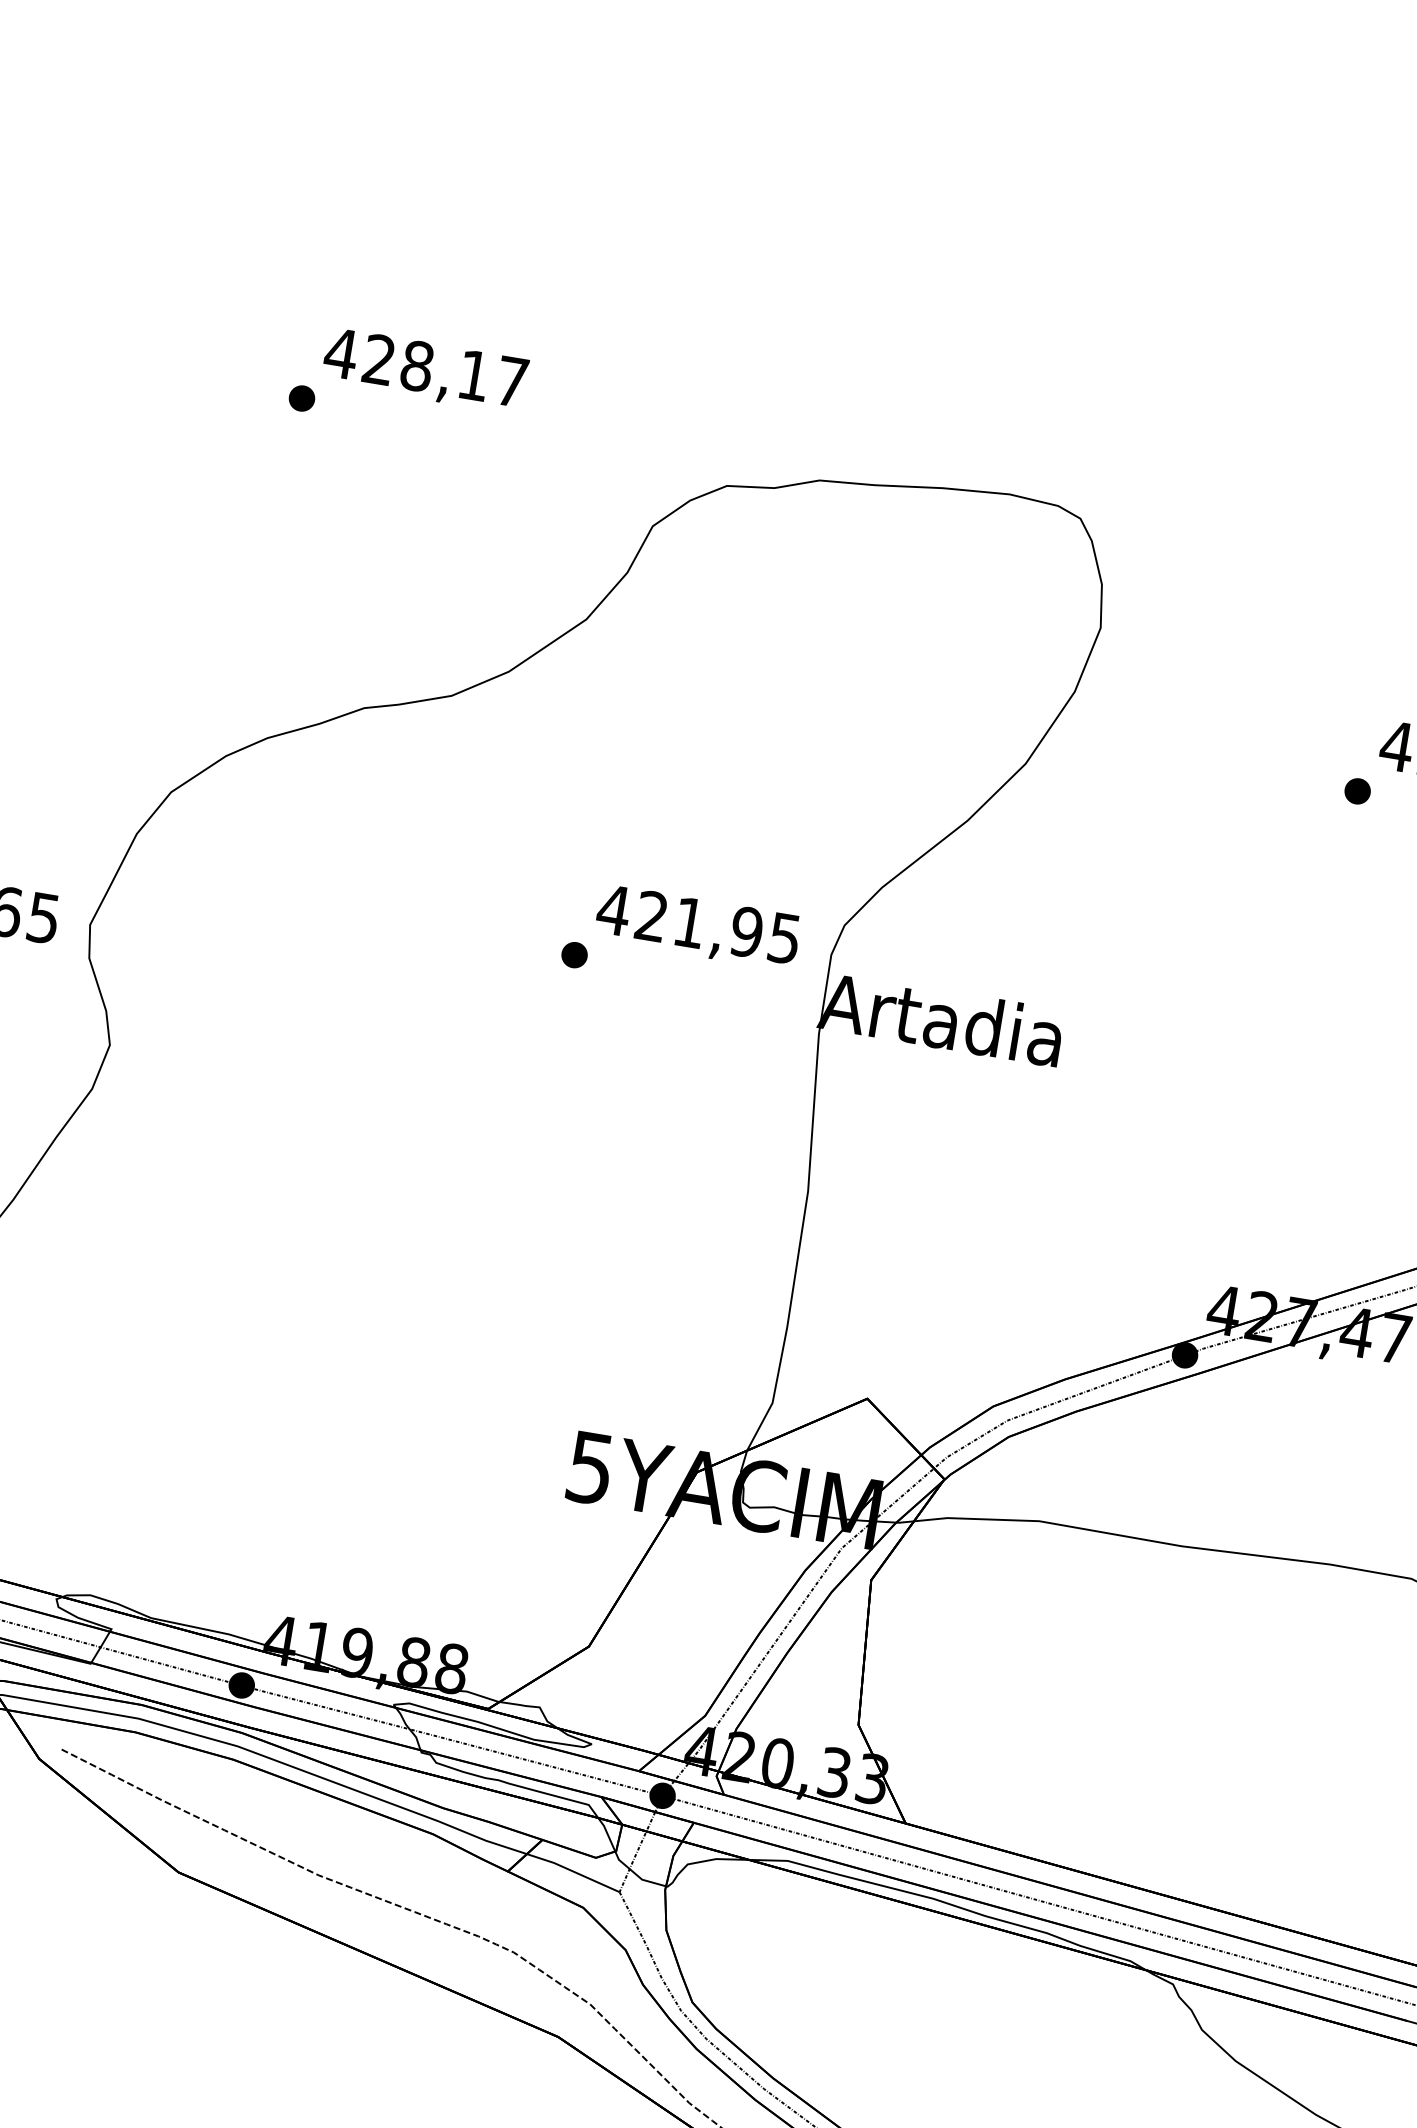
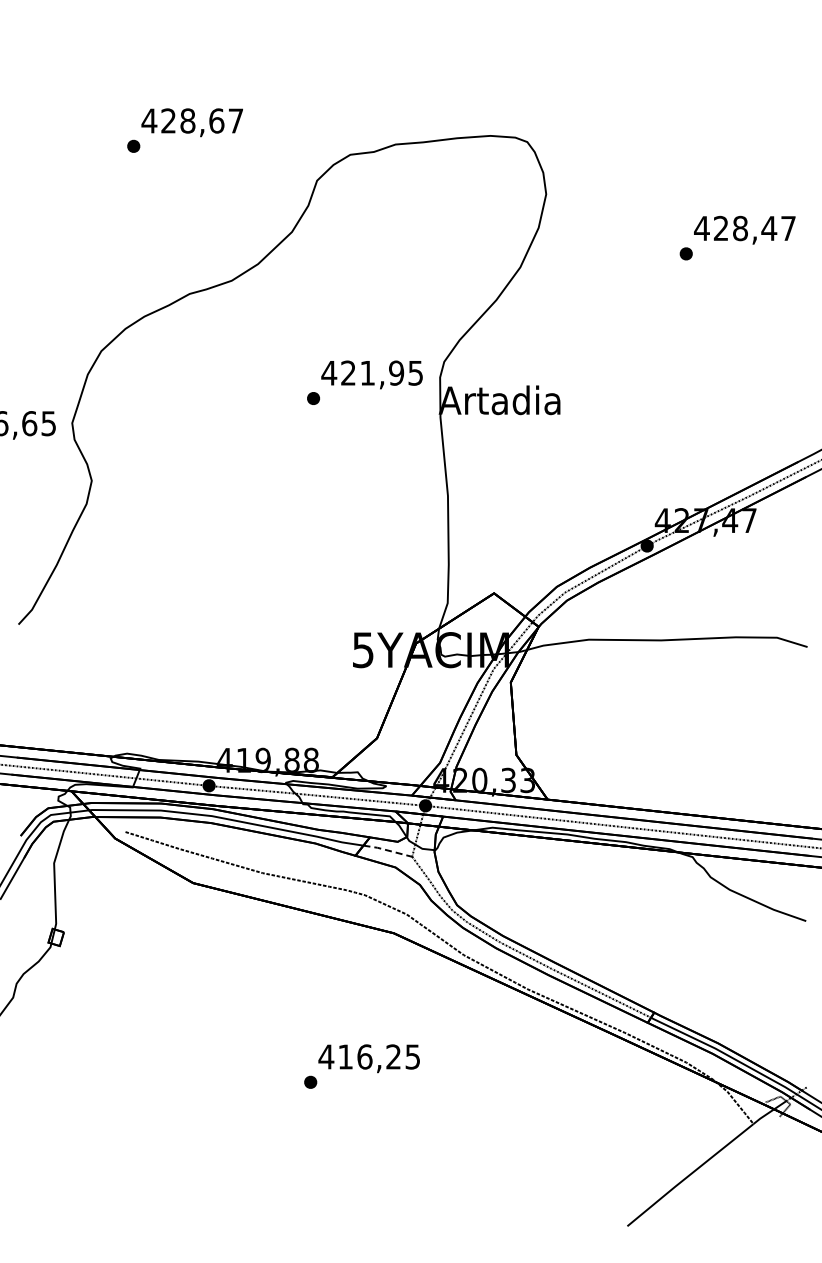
text: (473, 374) -> (216, 120), 428,17 -> 428,67
line: (572, 1871) -> (387, 850), solid -> dashed

